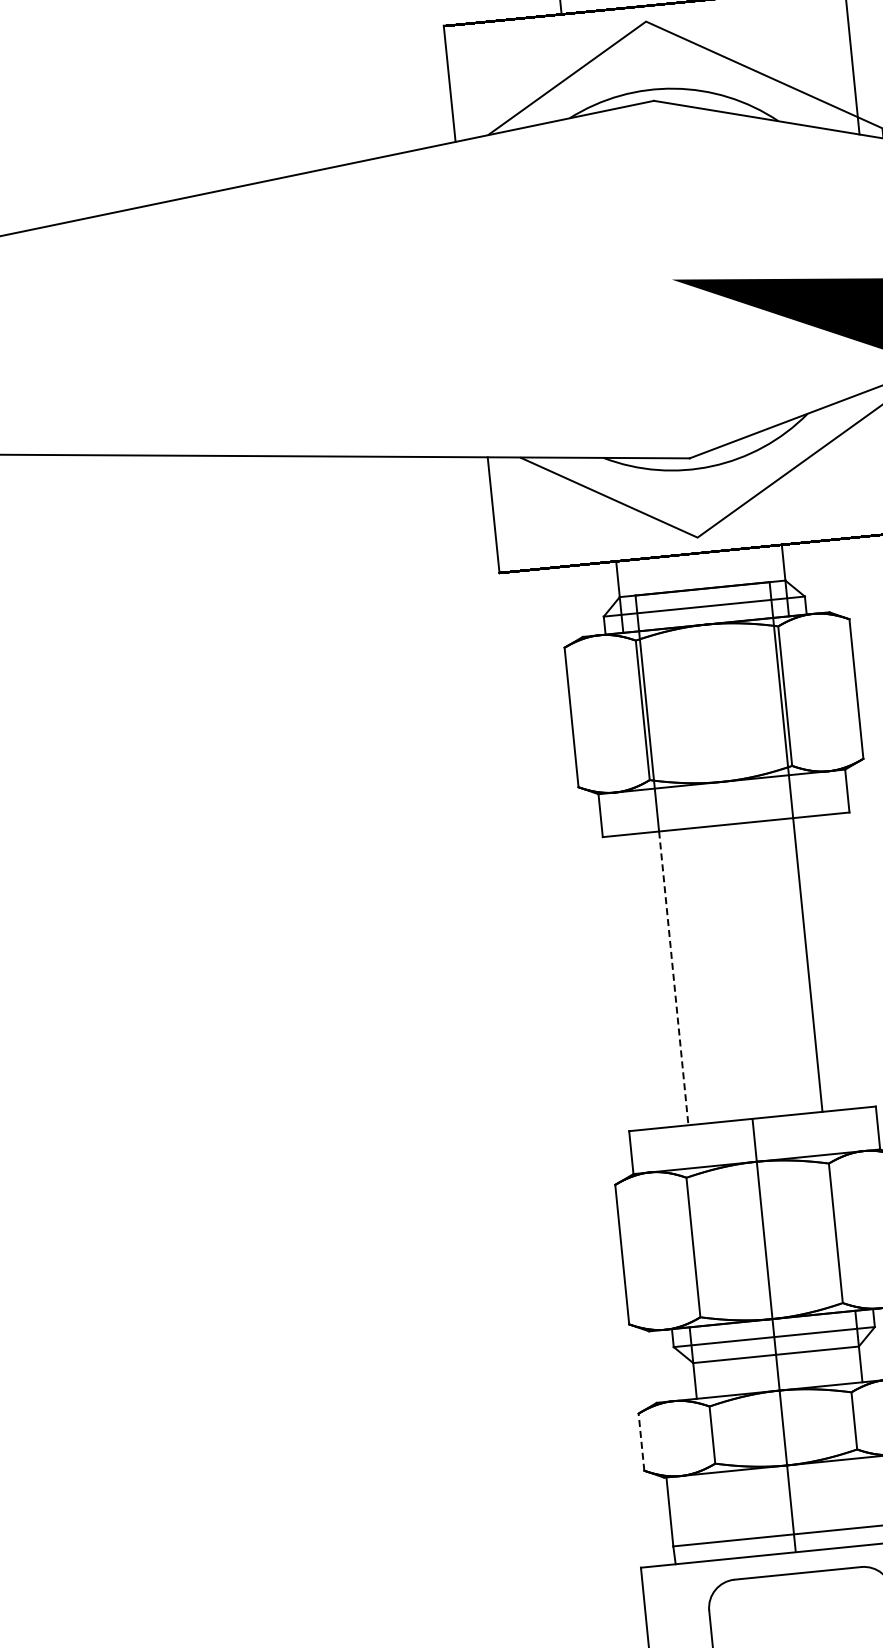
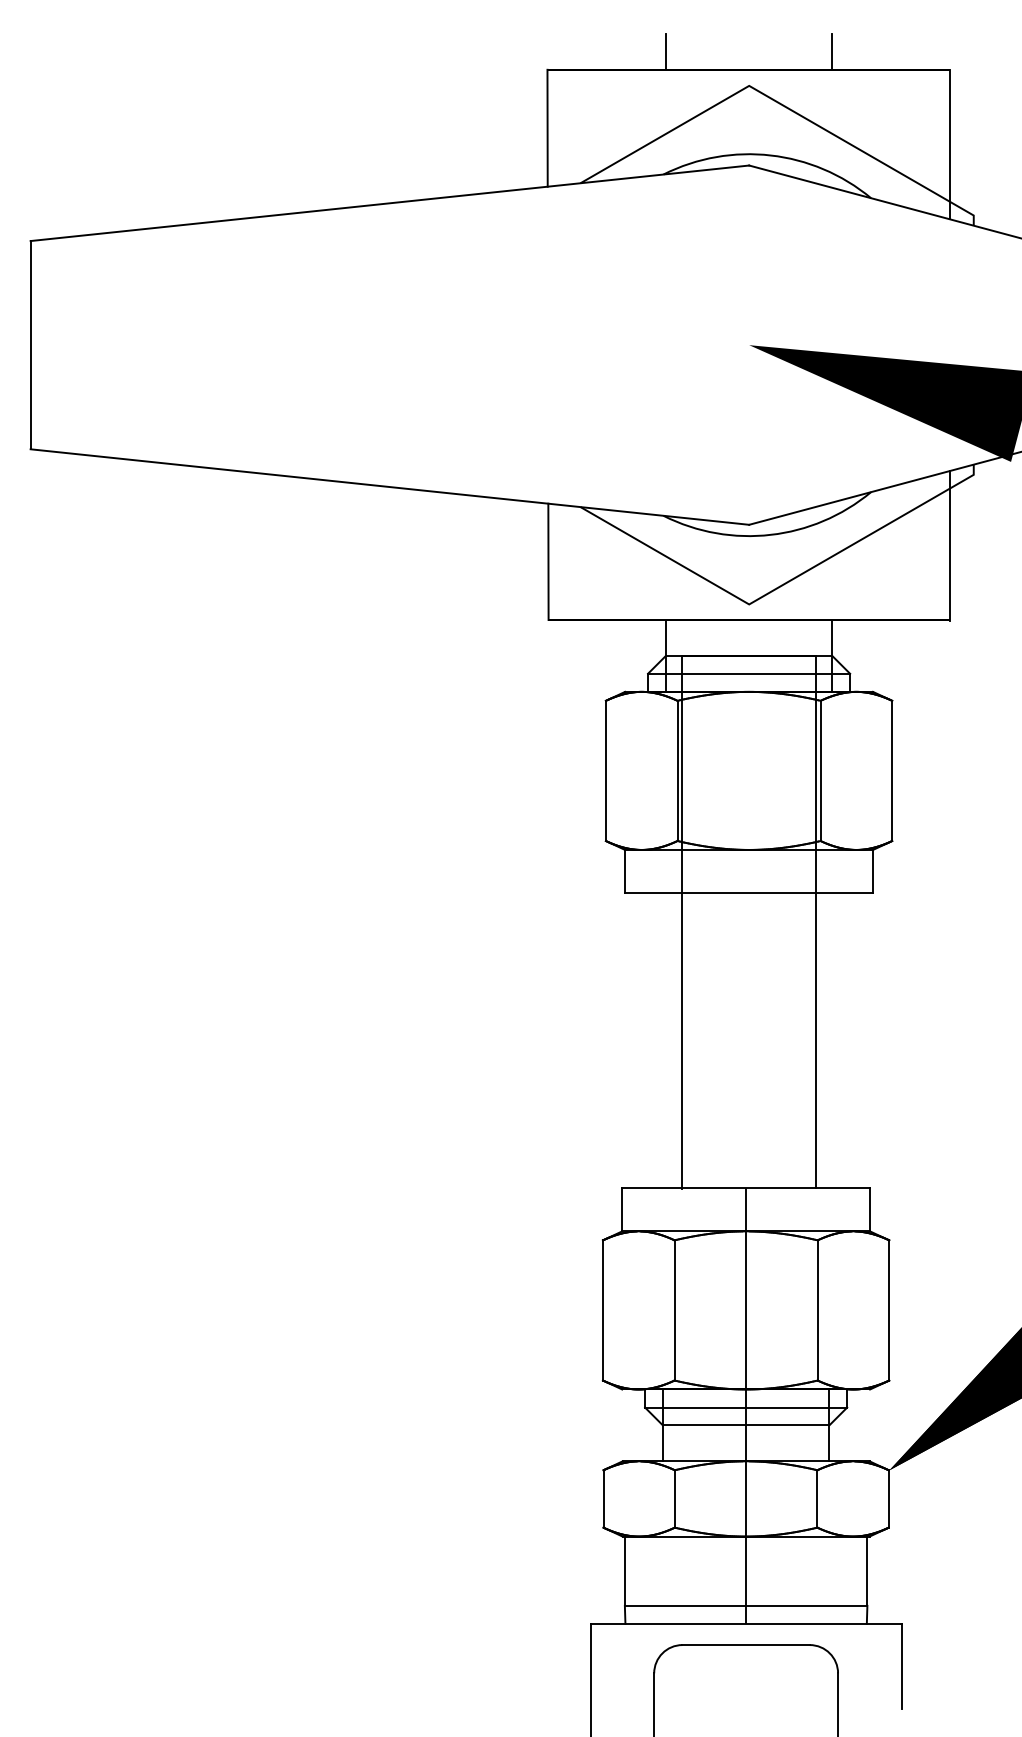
line: (673, 979) -> (681, 1041), dashed -> solid
line: (641, 1441) -> (603, 1498), dashed -> solid

